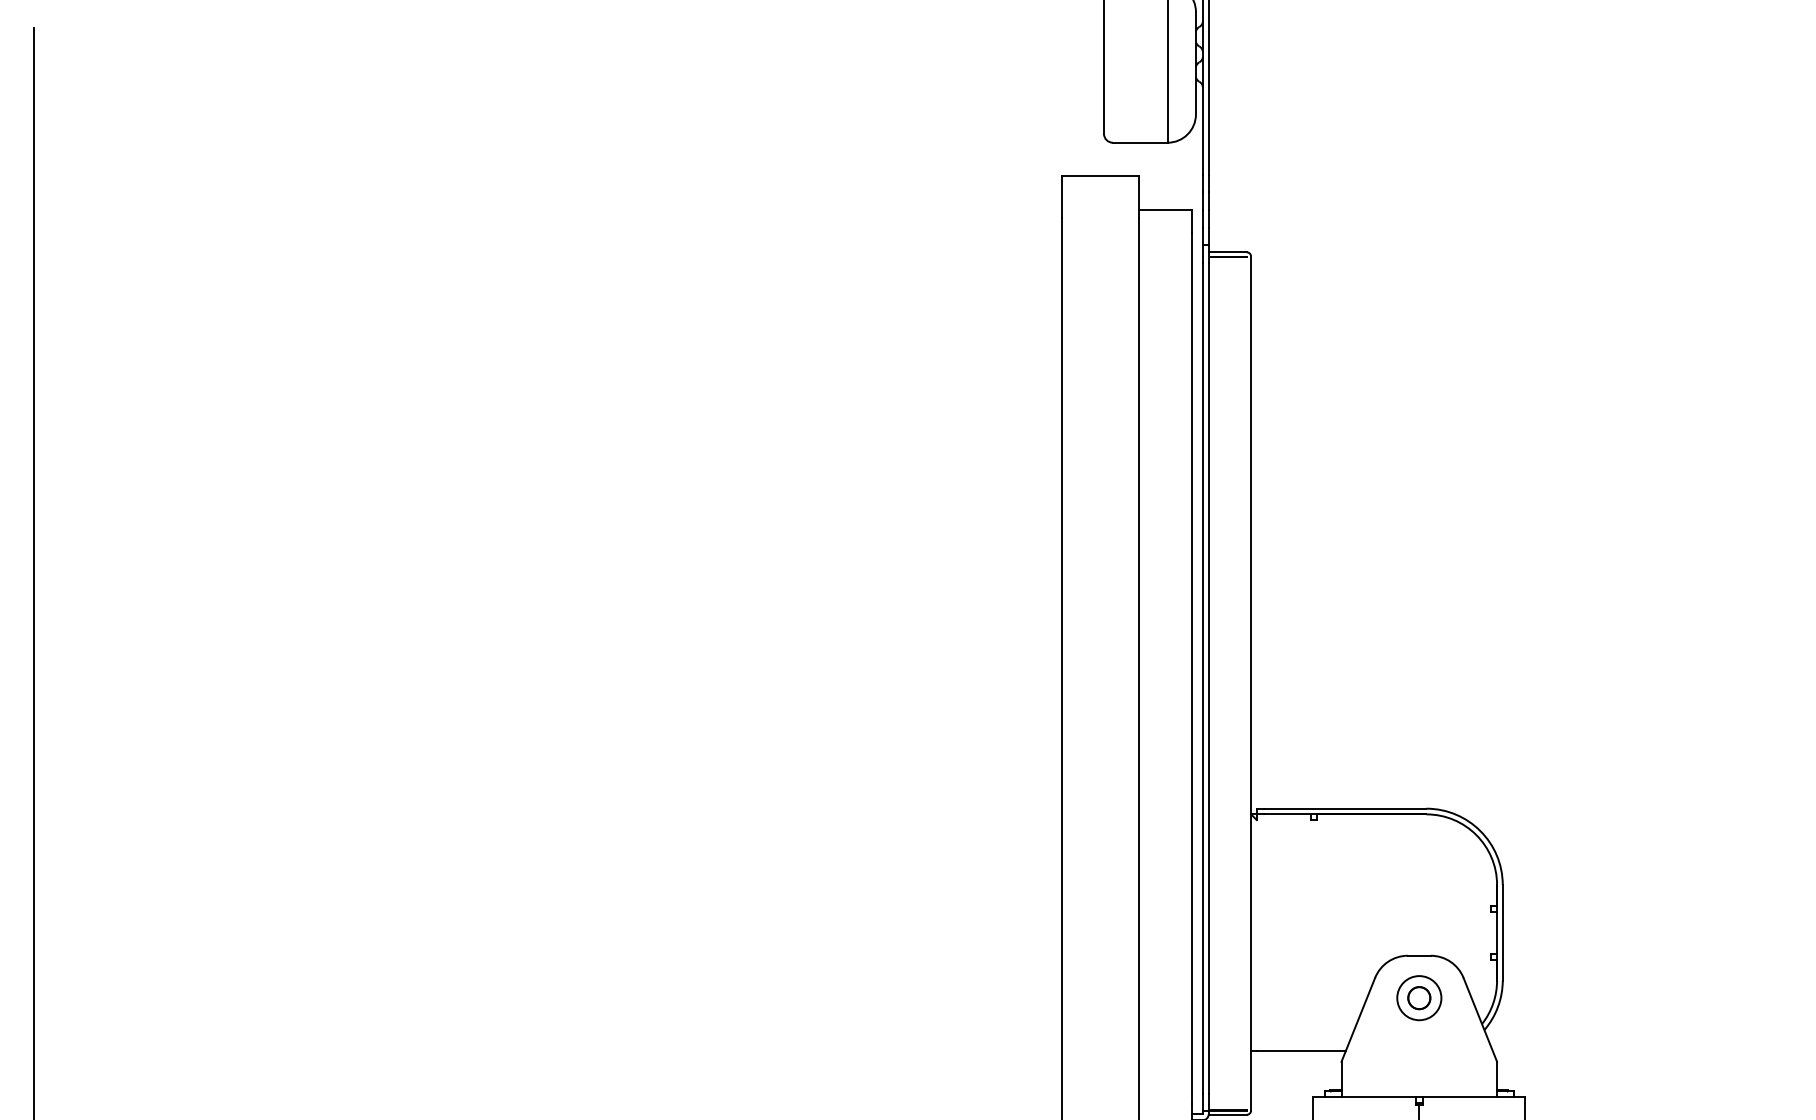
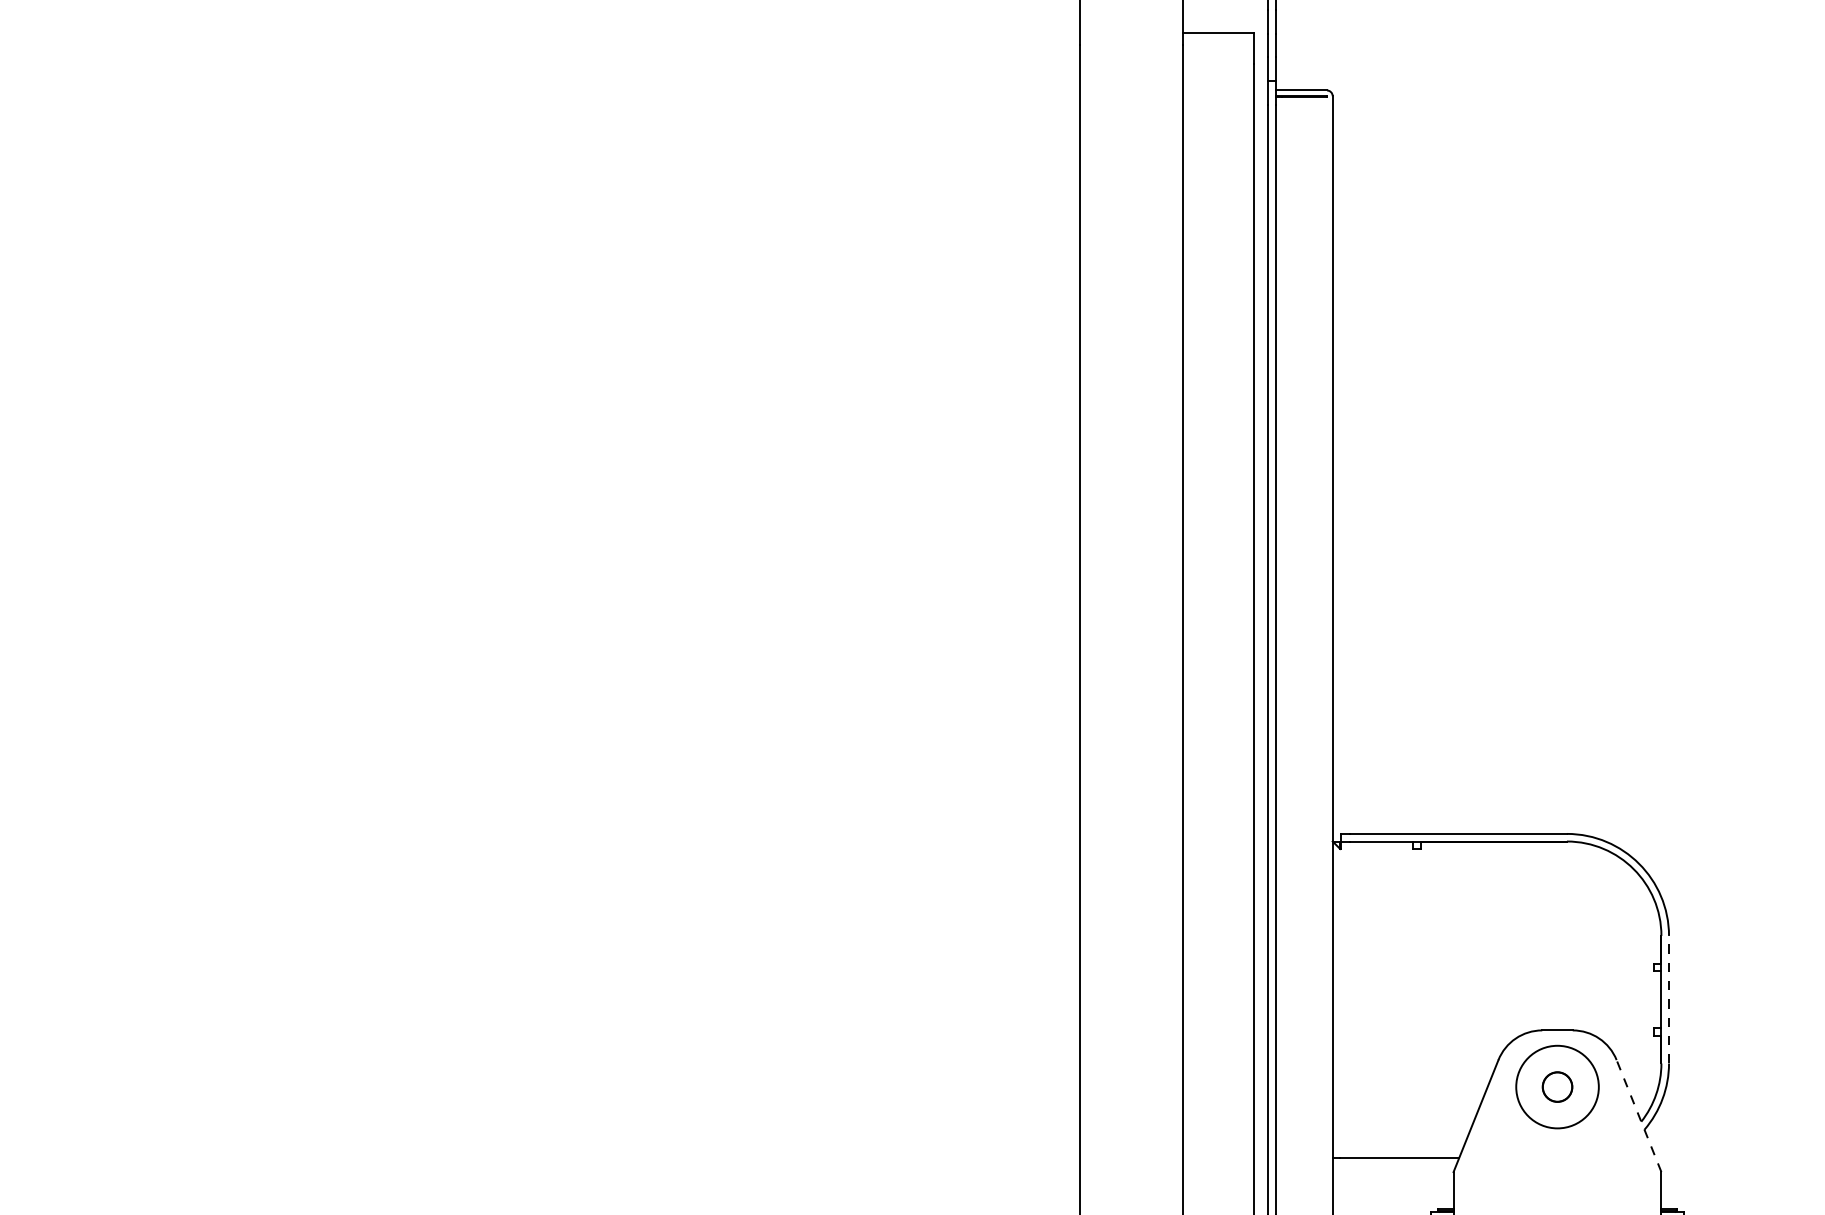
line: (1502, 932) -> (1668, 999), solid -> dashed
circle: (1419, 998) -> (1557, 1087), size x1.4
line: (1480, 1019) -> (1639, 1115), solid -> dashed

